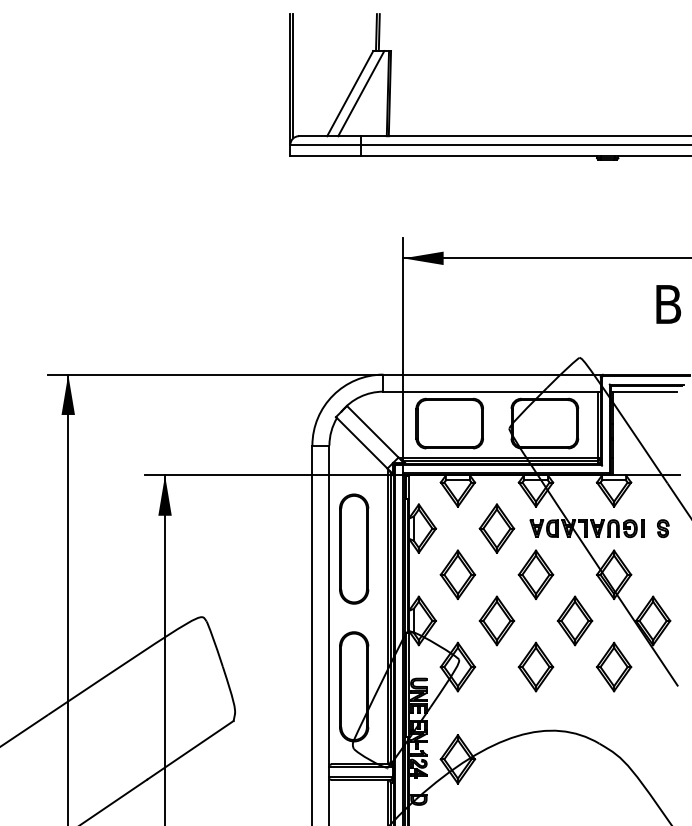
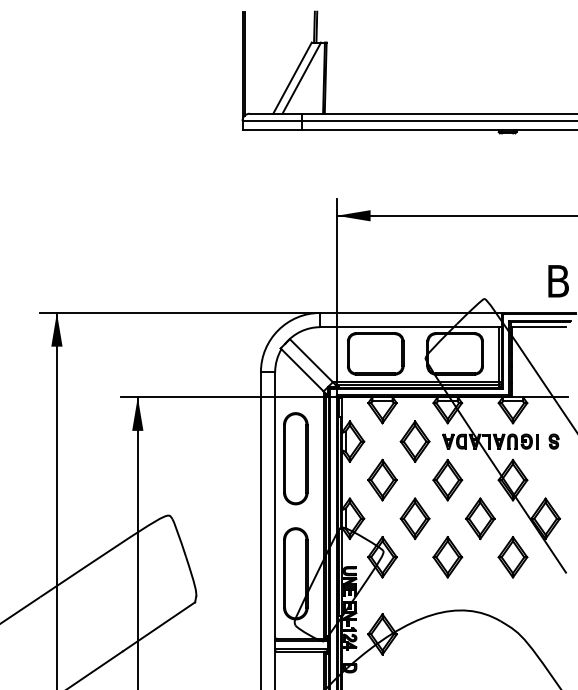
part: (668, 304) -> (558, 281), moved

